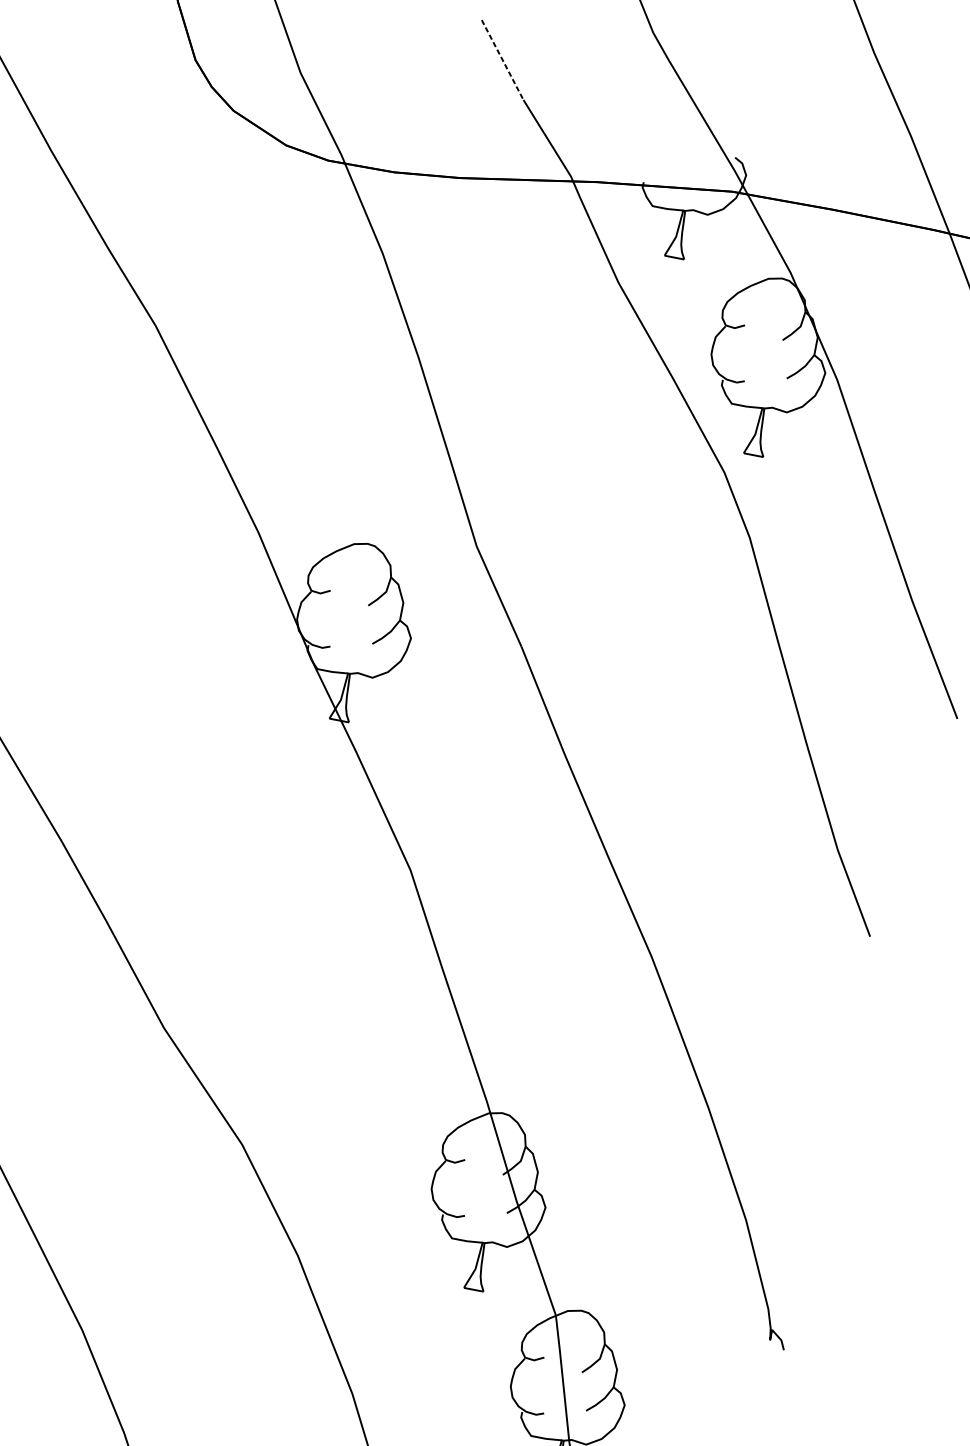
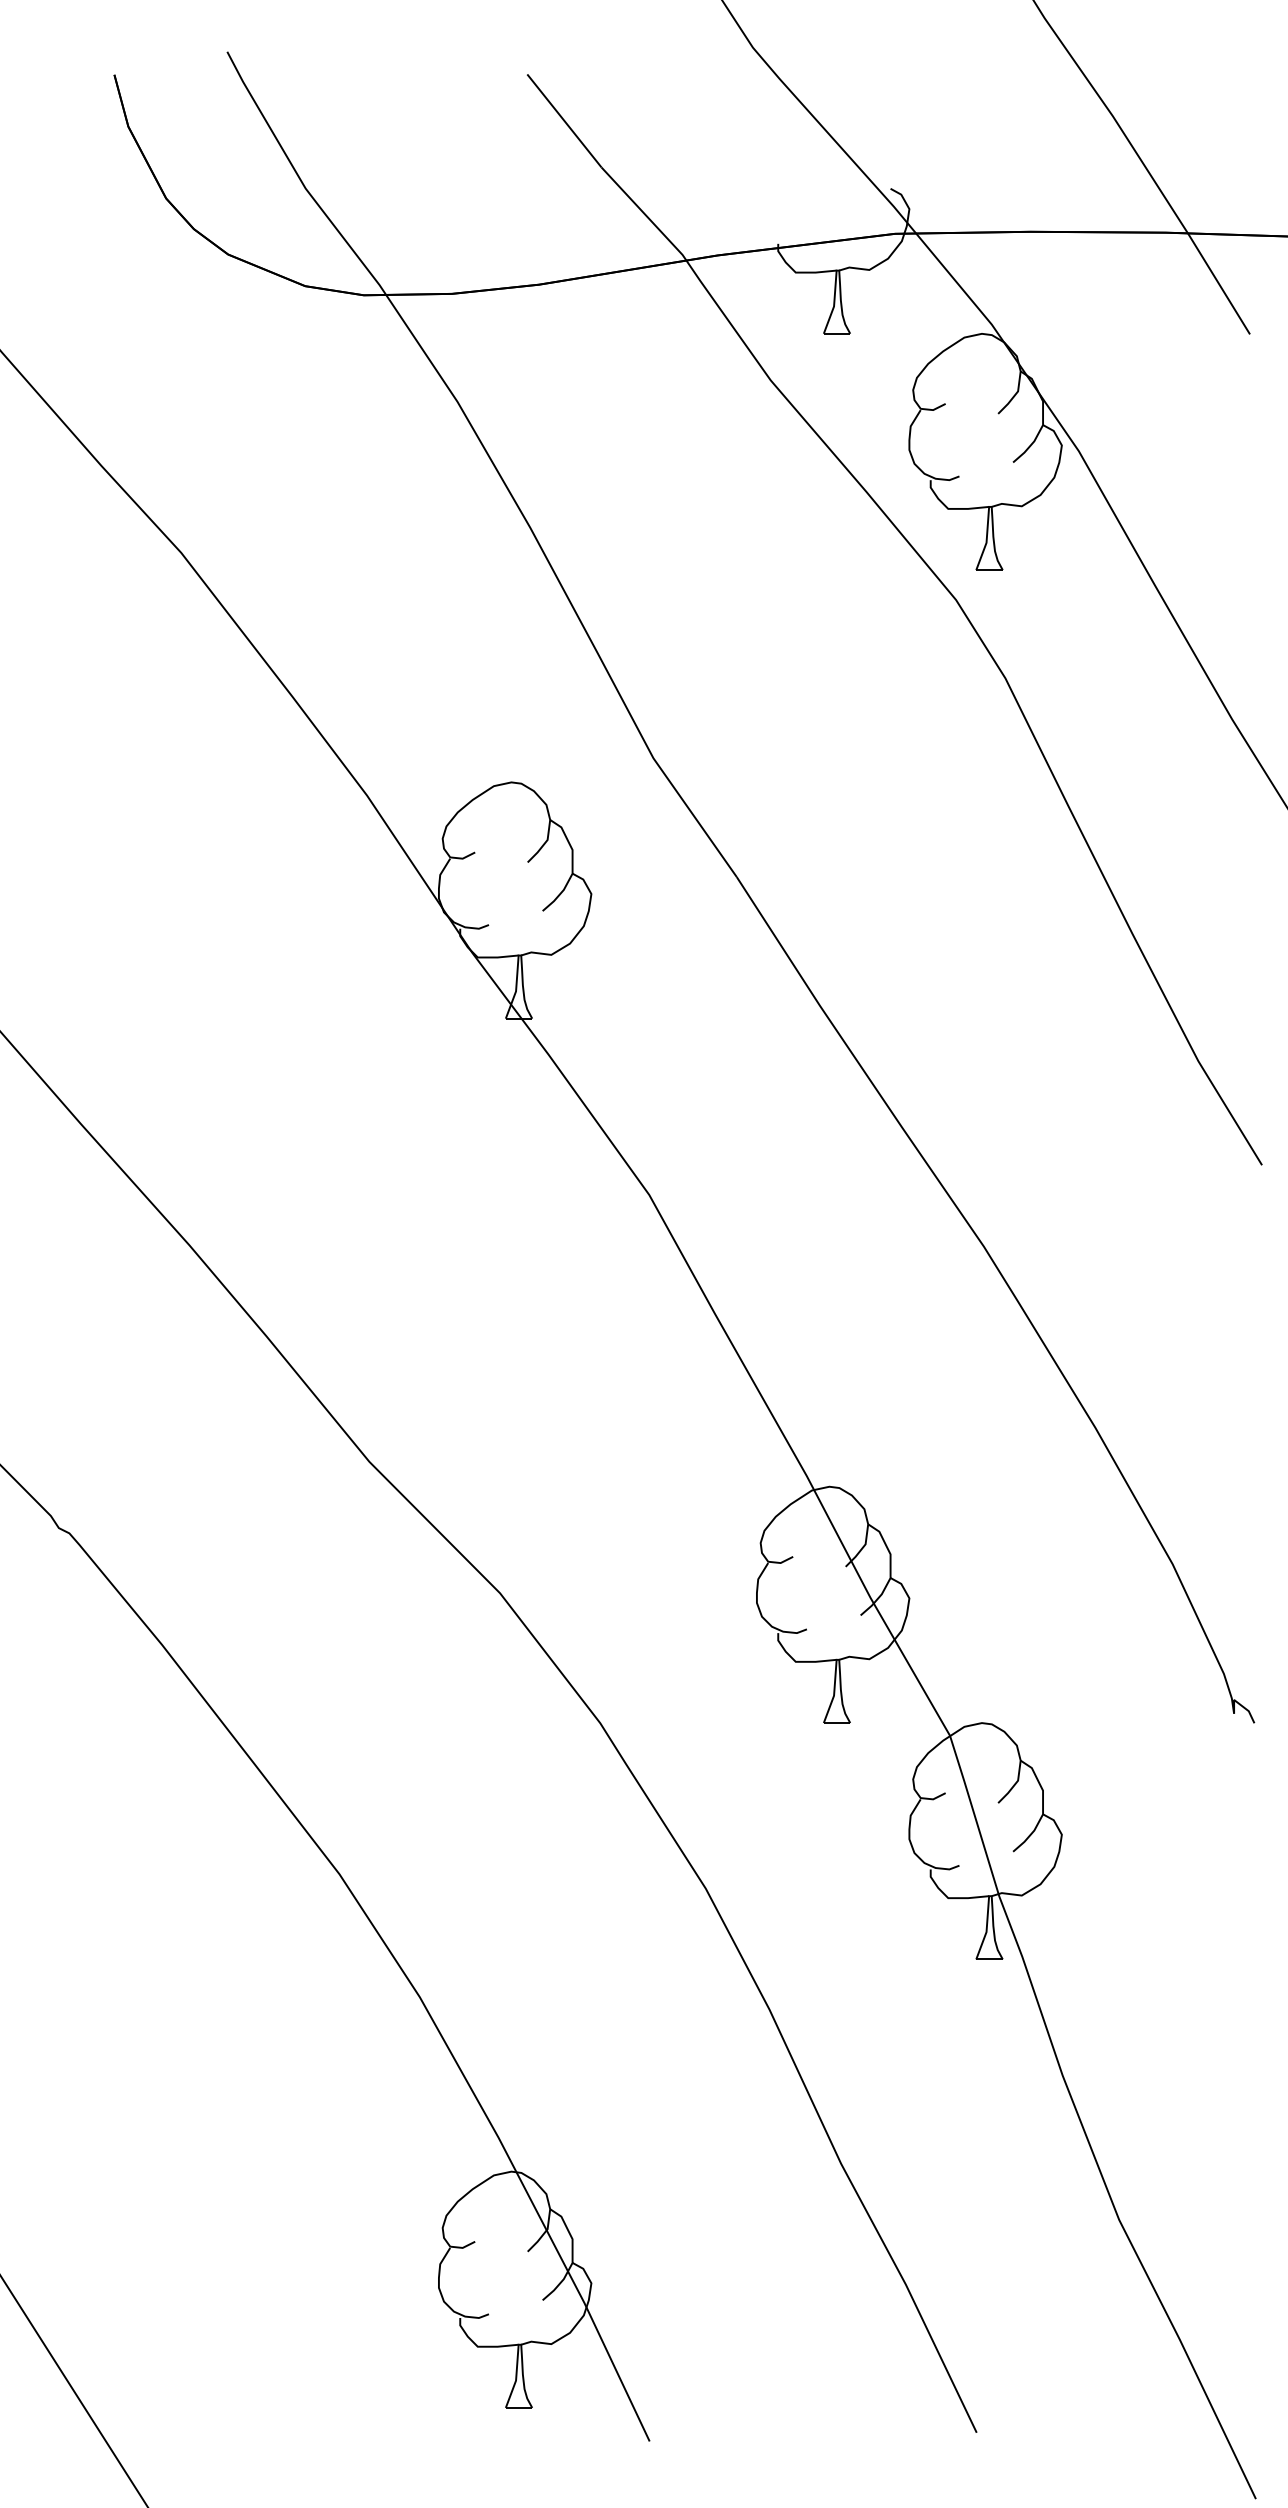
line: (502, 59) -> (564, 120), dashed -> solid

